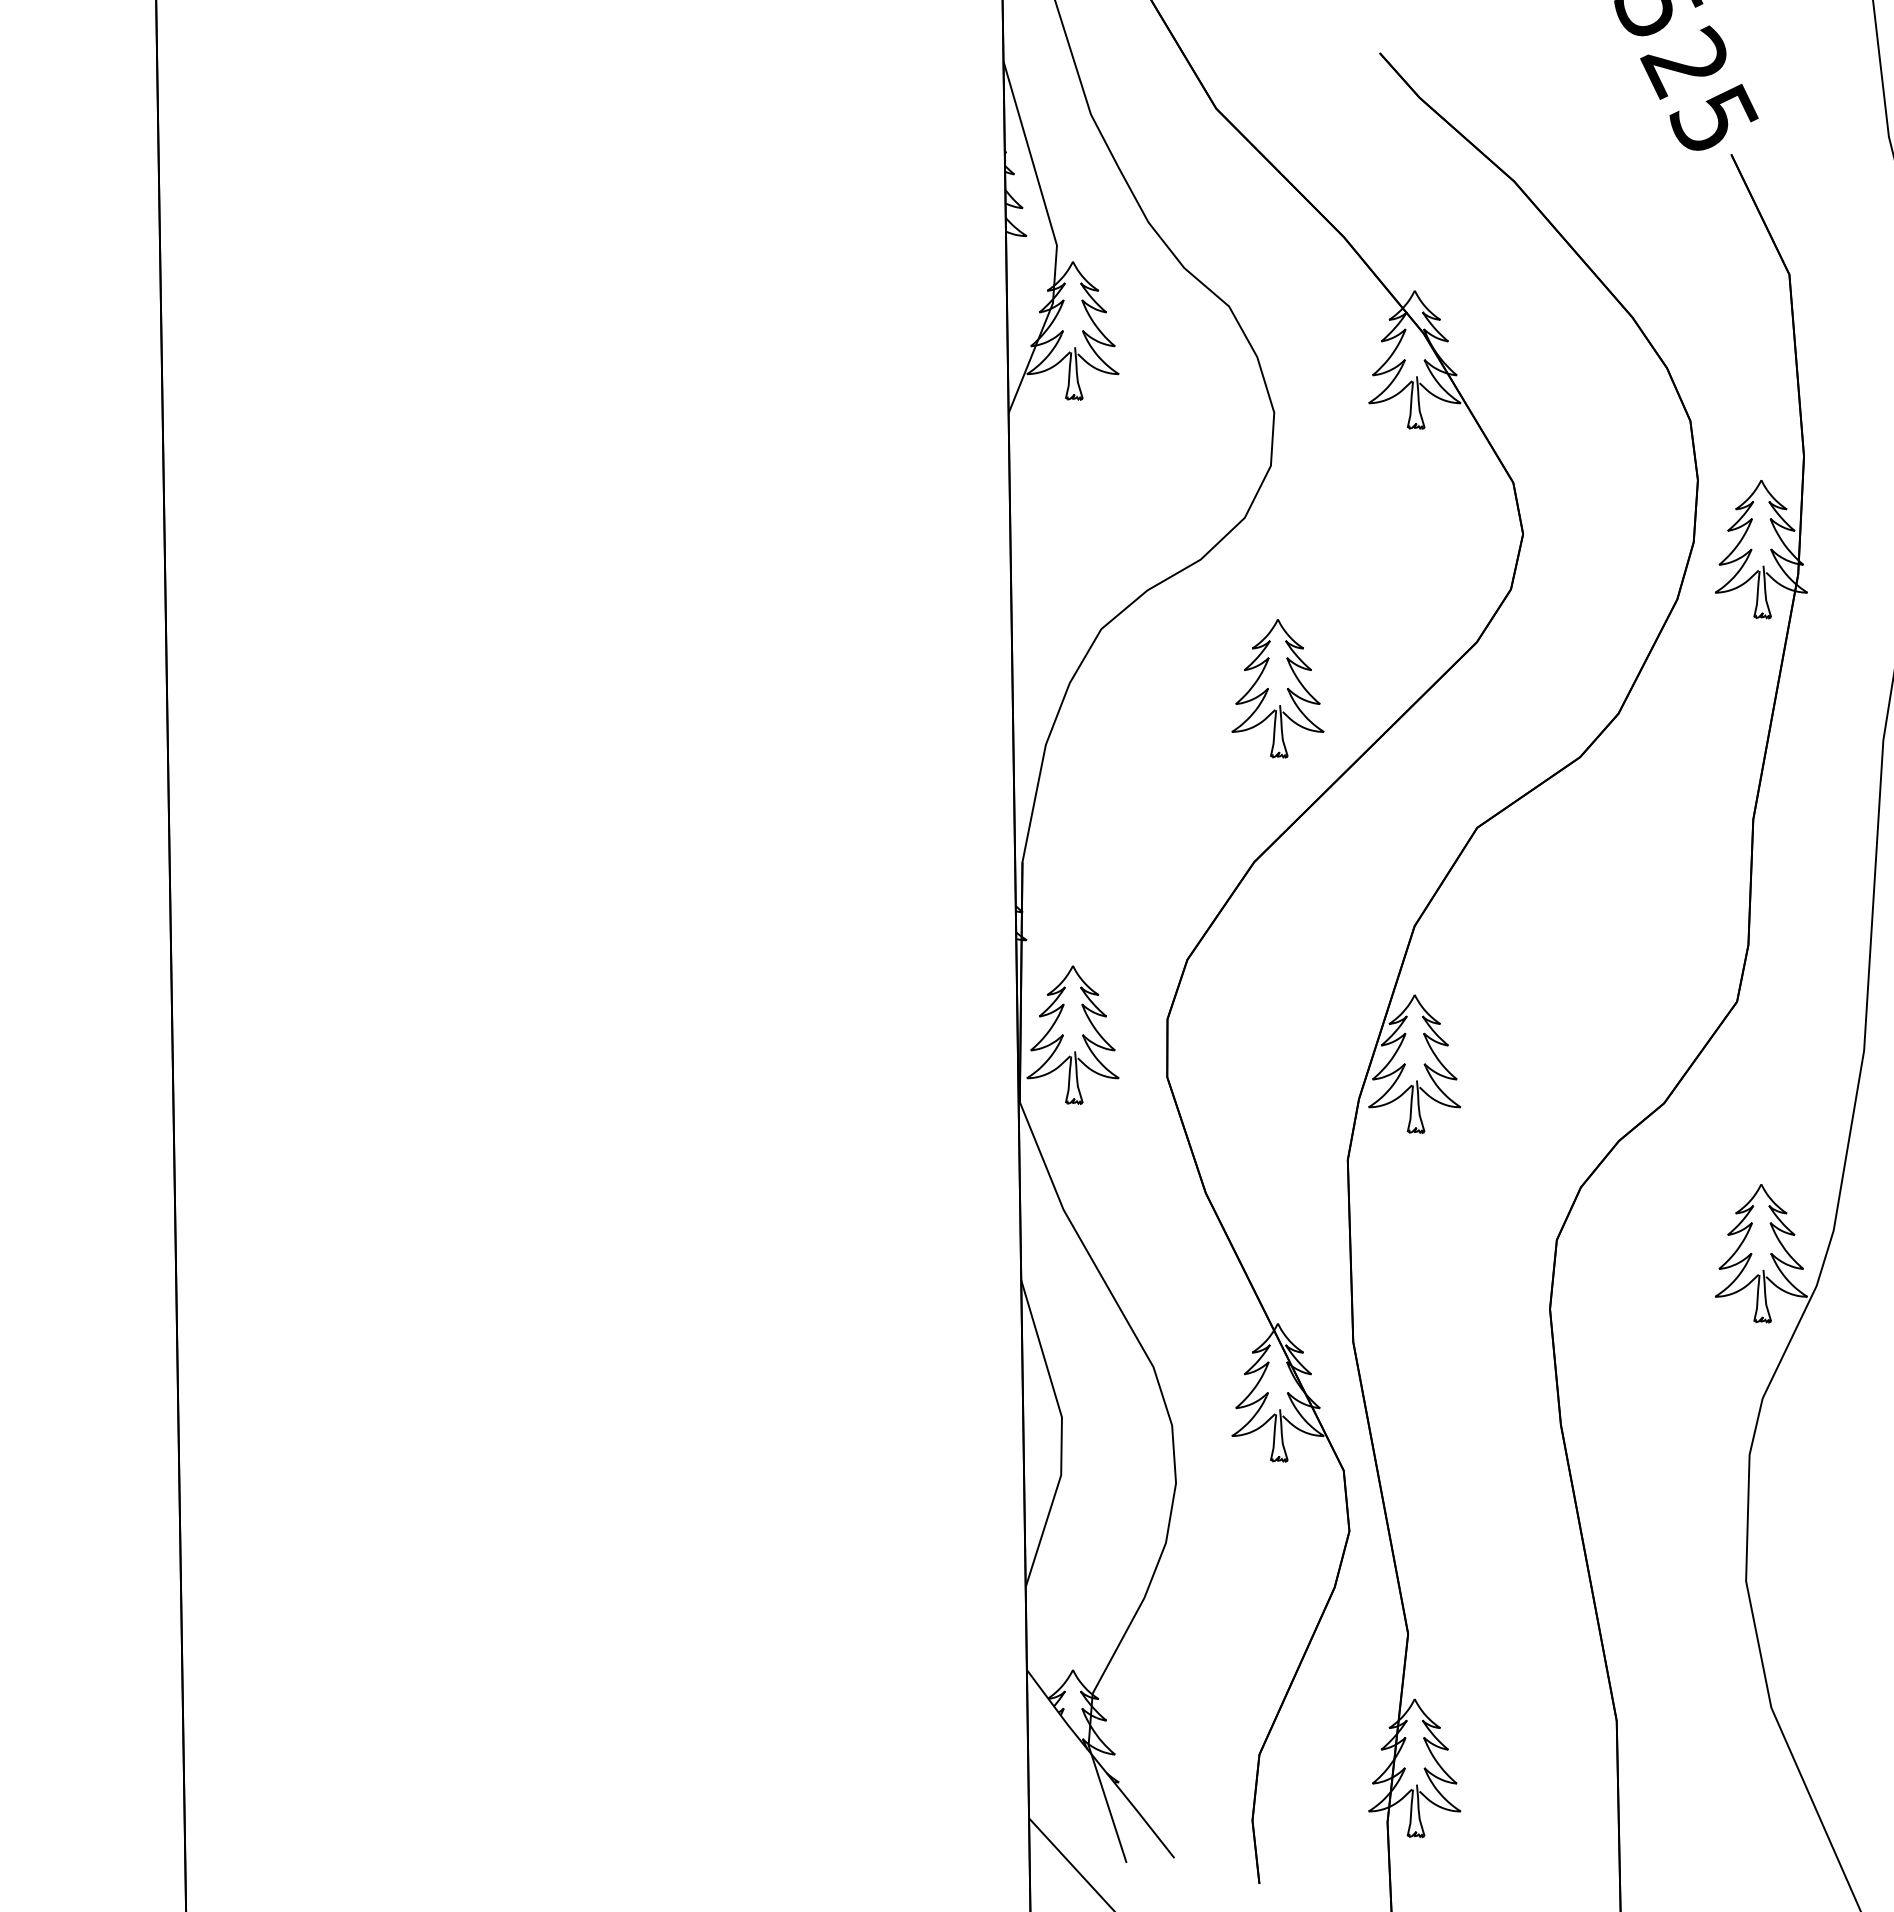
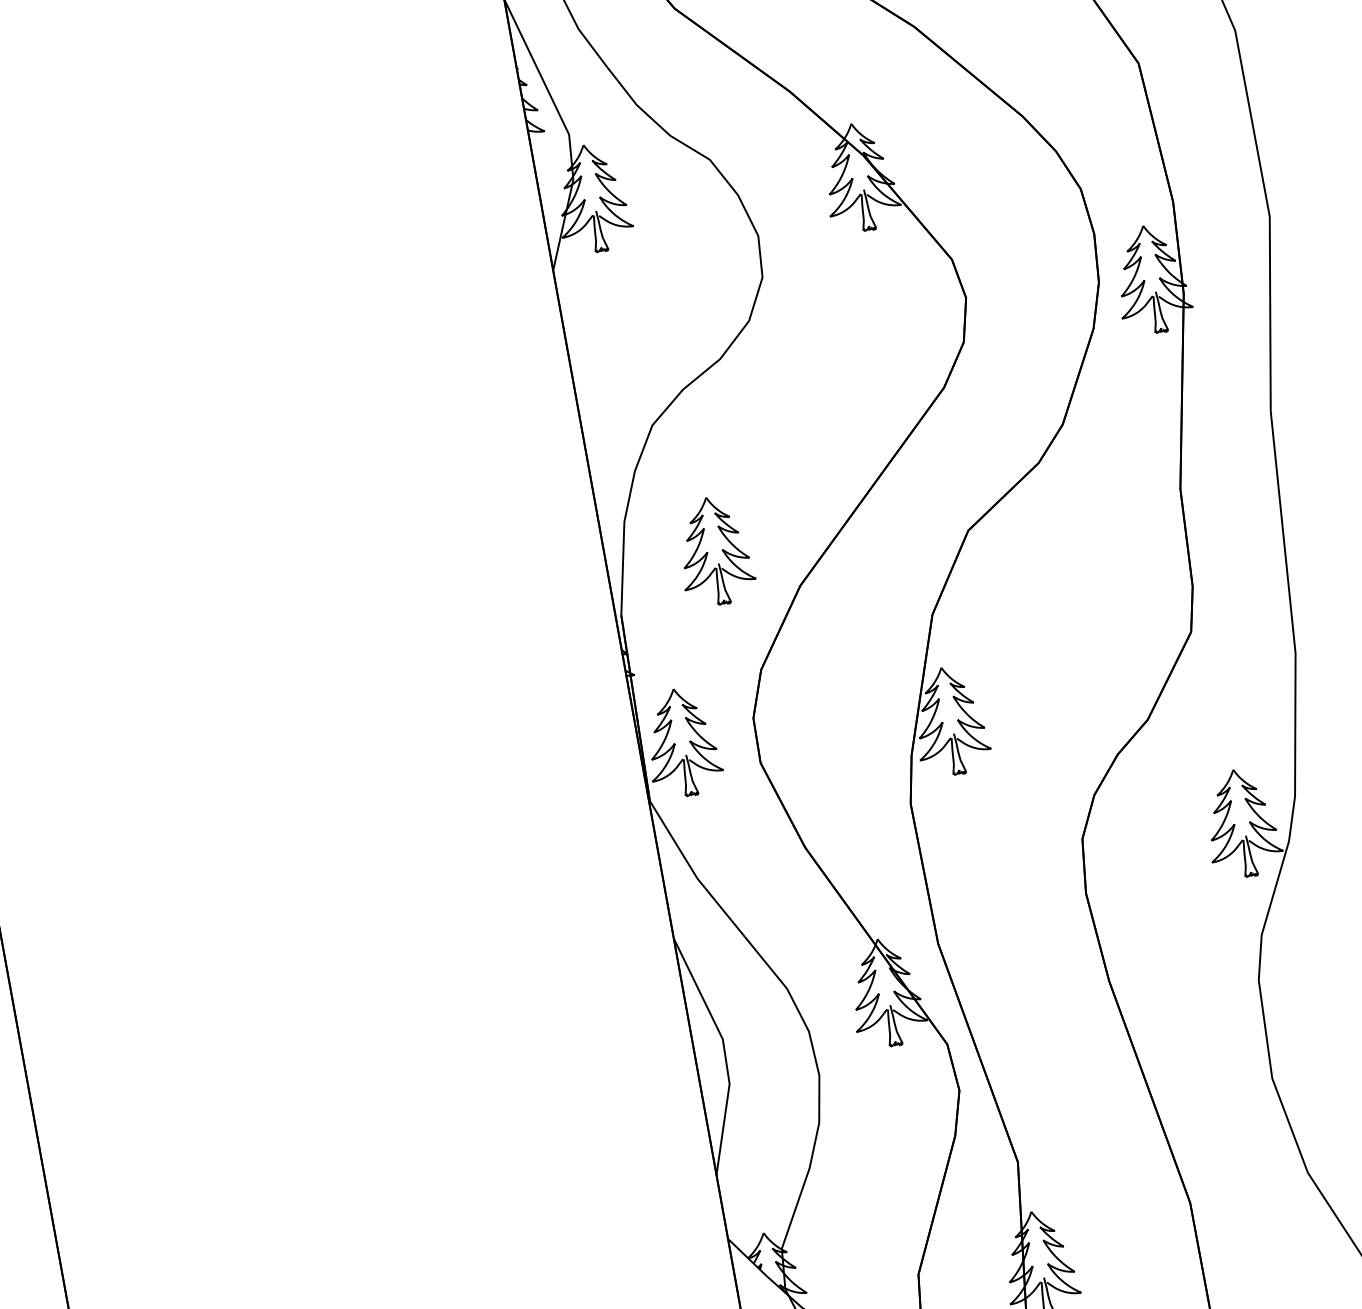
part: (1277, 688) -> (714, 551), moved

